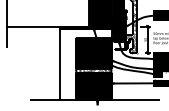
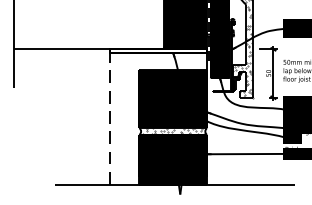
line: (59, 63) -> (109, 117), solid -> dashed

